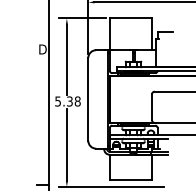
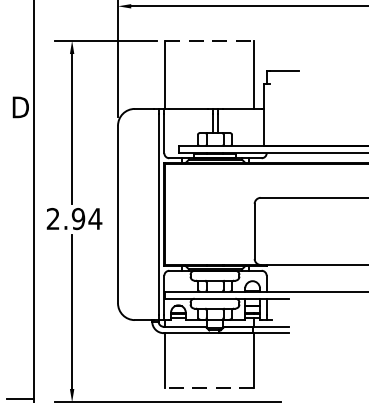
line: (131, 18) -> (210, 40), solid -> dashed
text: (67, 101) -> (73, 218), 5.38 -> 2.94
line: (131, 180) -> (210, 388), solid -> dashed

